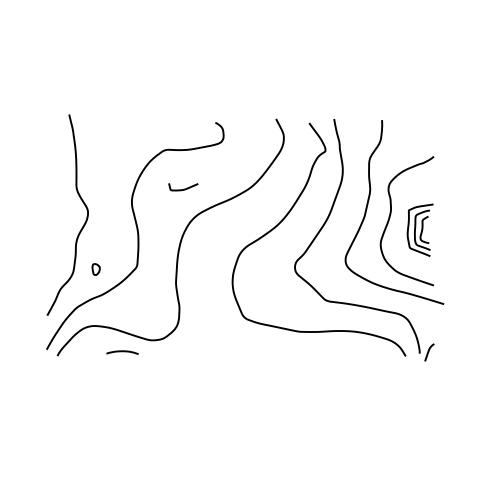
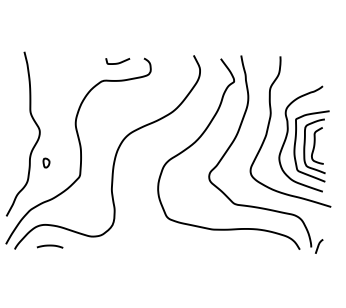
curve: (183, 188) -> (117, 62), moved
part: (420, 230) -> (311, 146), size x1.67
part: (95, 269) -> (45, 163), moved
curve: (122, 352) -> (50, 246), moved

